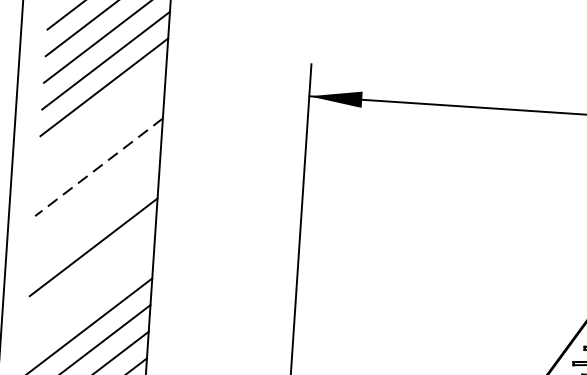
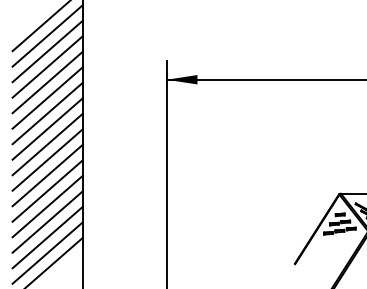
line: (102, 113) -> (47, 97), added
line: (100, 140) -> (47, 113), added
line: (98, 166) -> (47, 128), dashed -> solid
line: (96, 193) -> (47, 144), added
line: (95, 219) -> (47, 159), added
line: (91, 273) -> (47, 190), added
line: (89, 300) -> (47, 206), added

